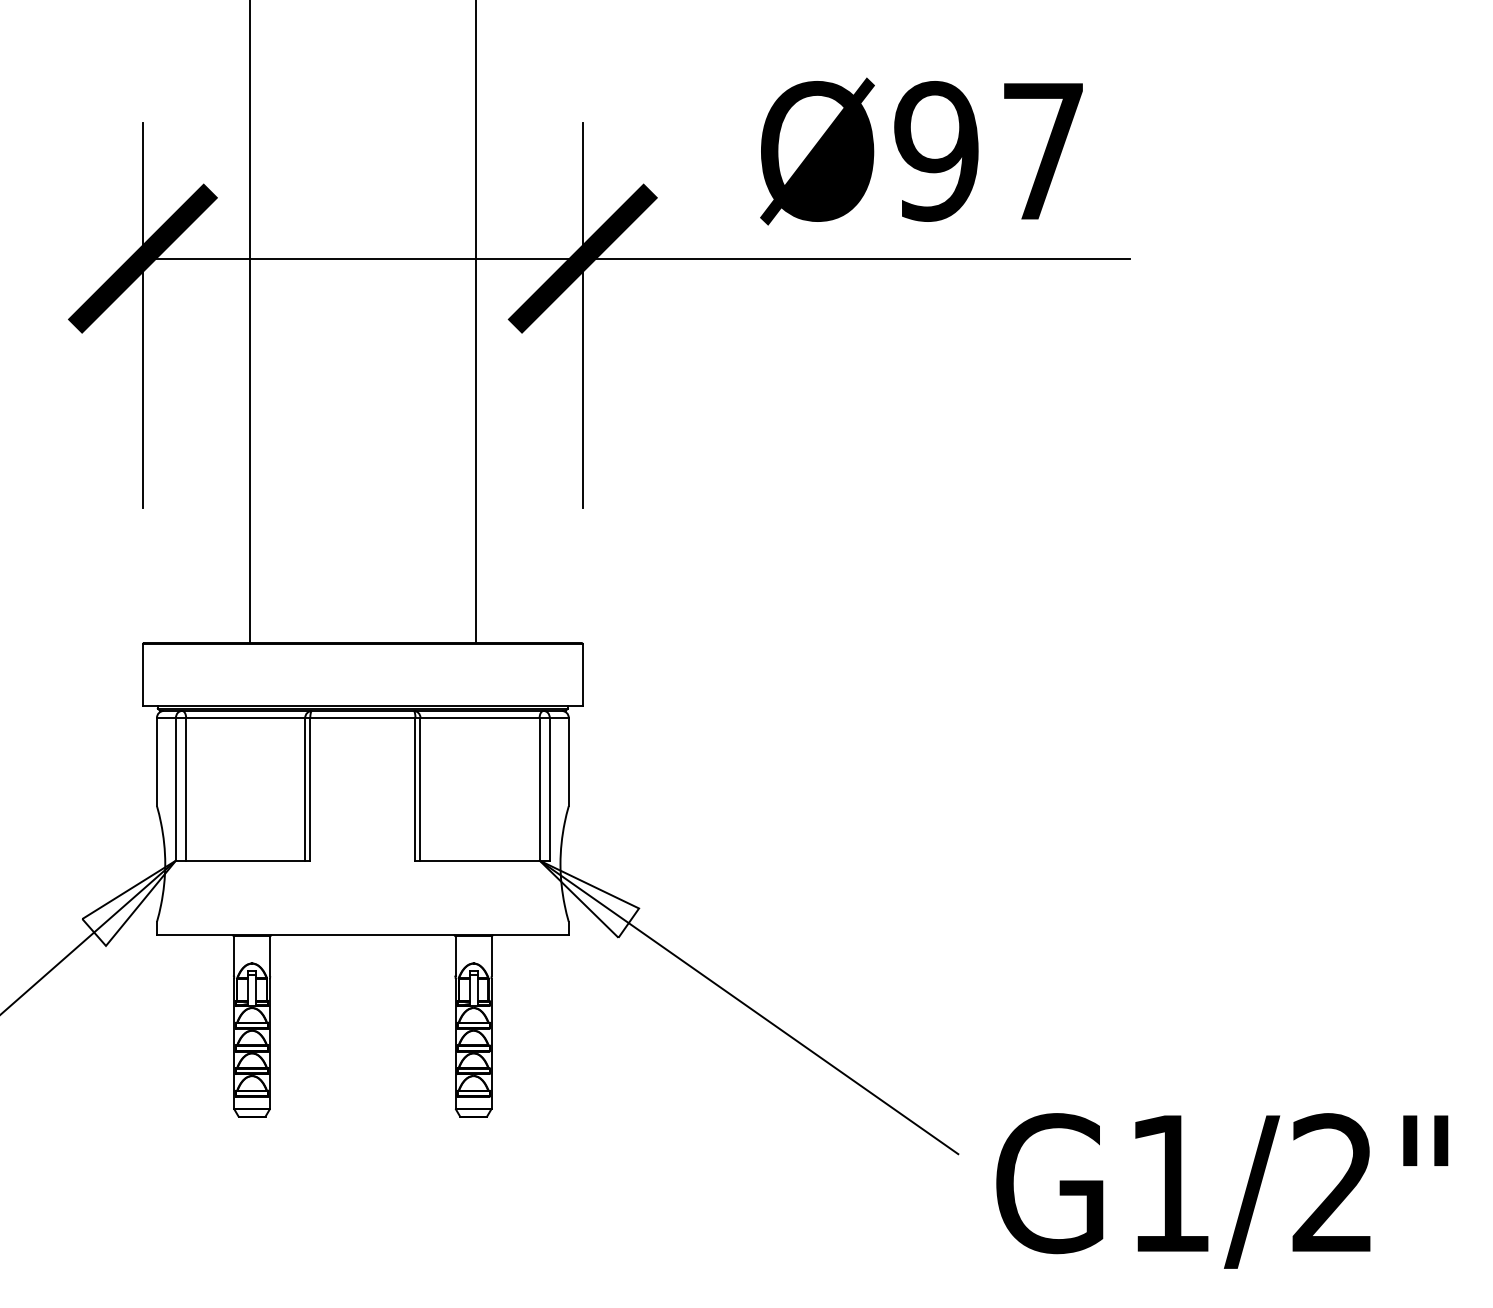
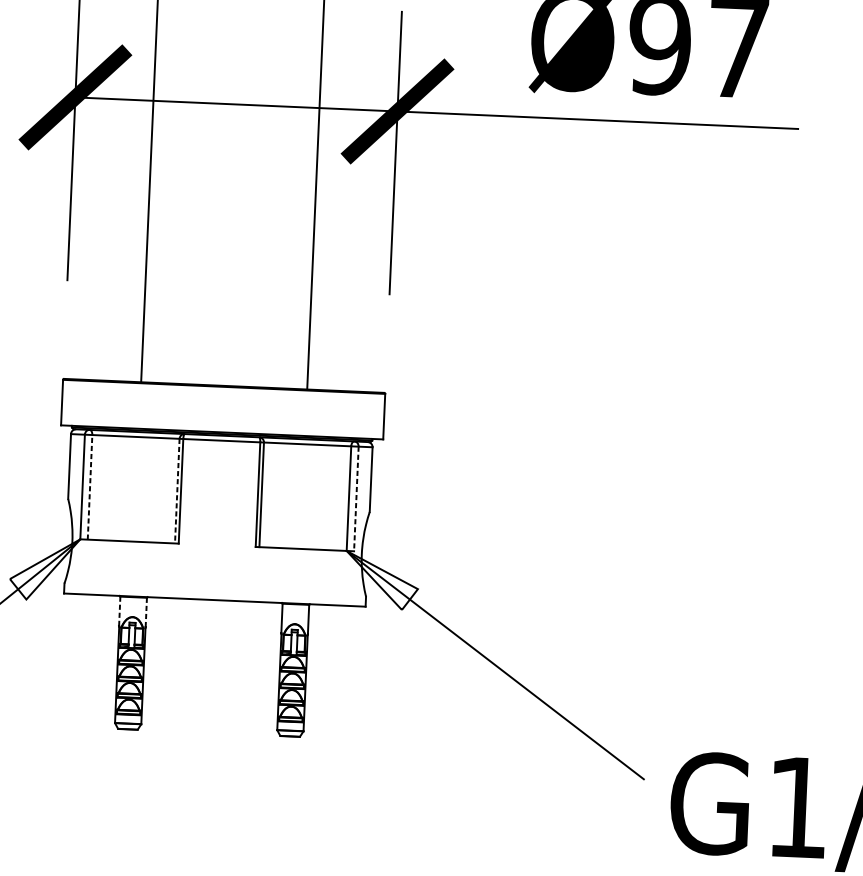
line: (186, 788) -> (90, 486), solid -> dashed
line: (305, 789) -> (177, 491), solid -> dashed
line: (549, 789) -> (356, 499), solid -> dashed
line: (233, 956) -> (119, 611), solid -> dashed
line: (270, 956) -> (146, 612), solid -> dashed

